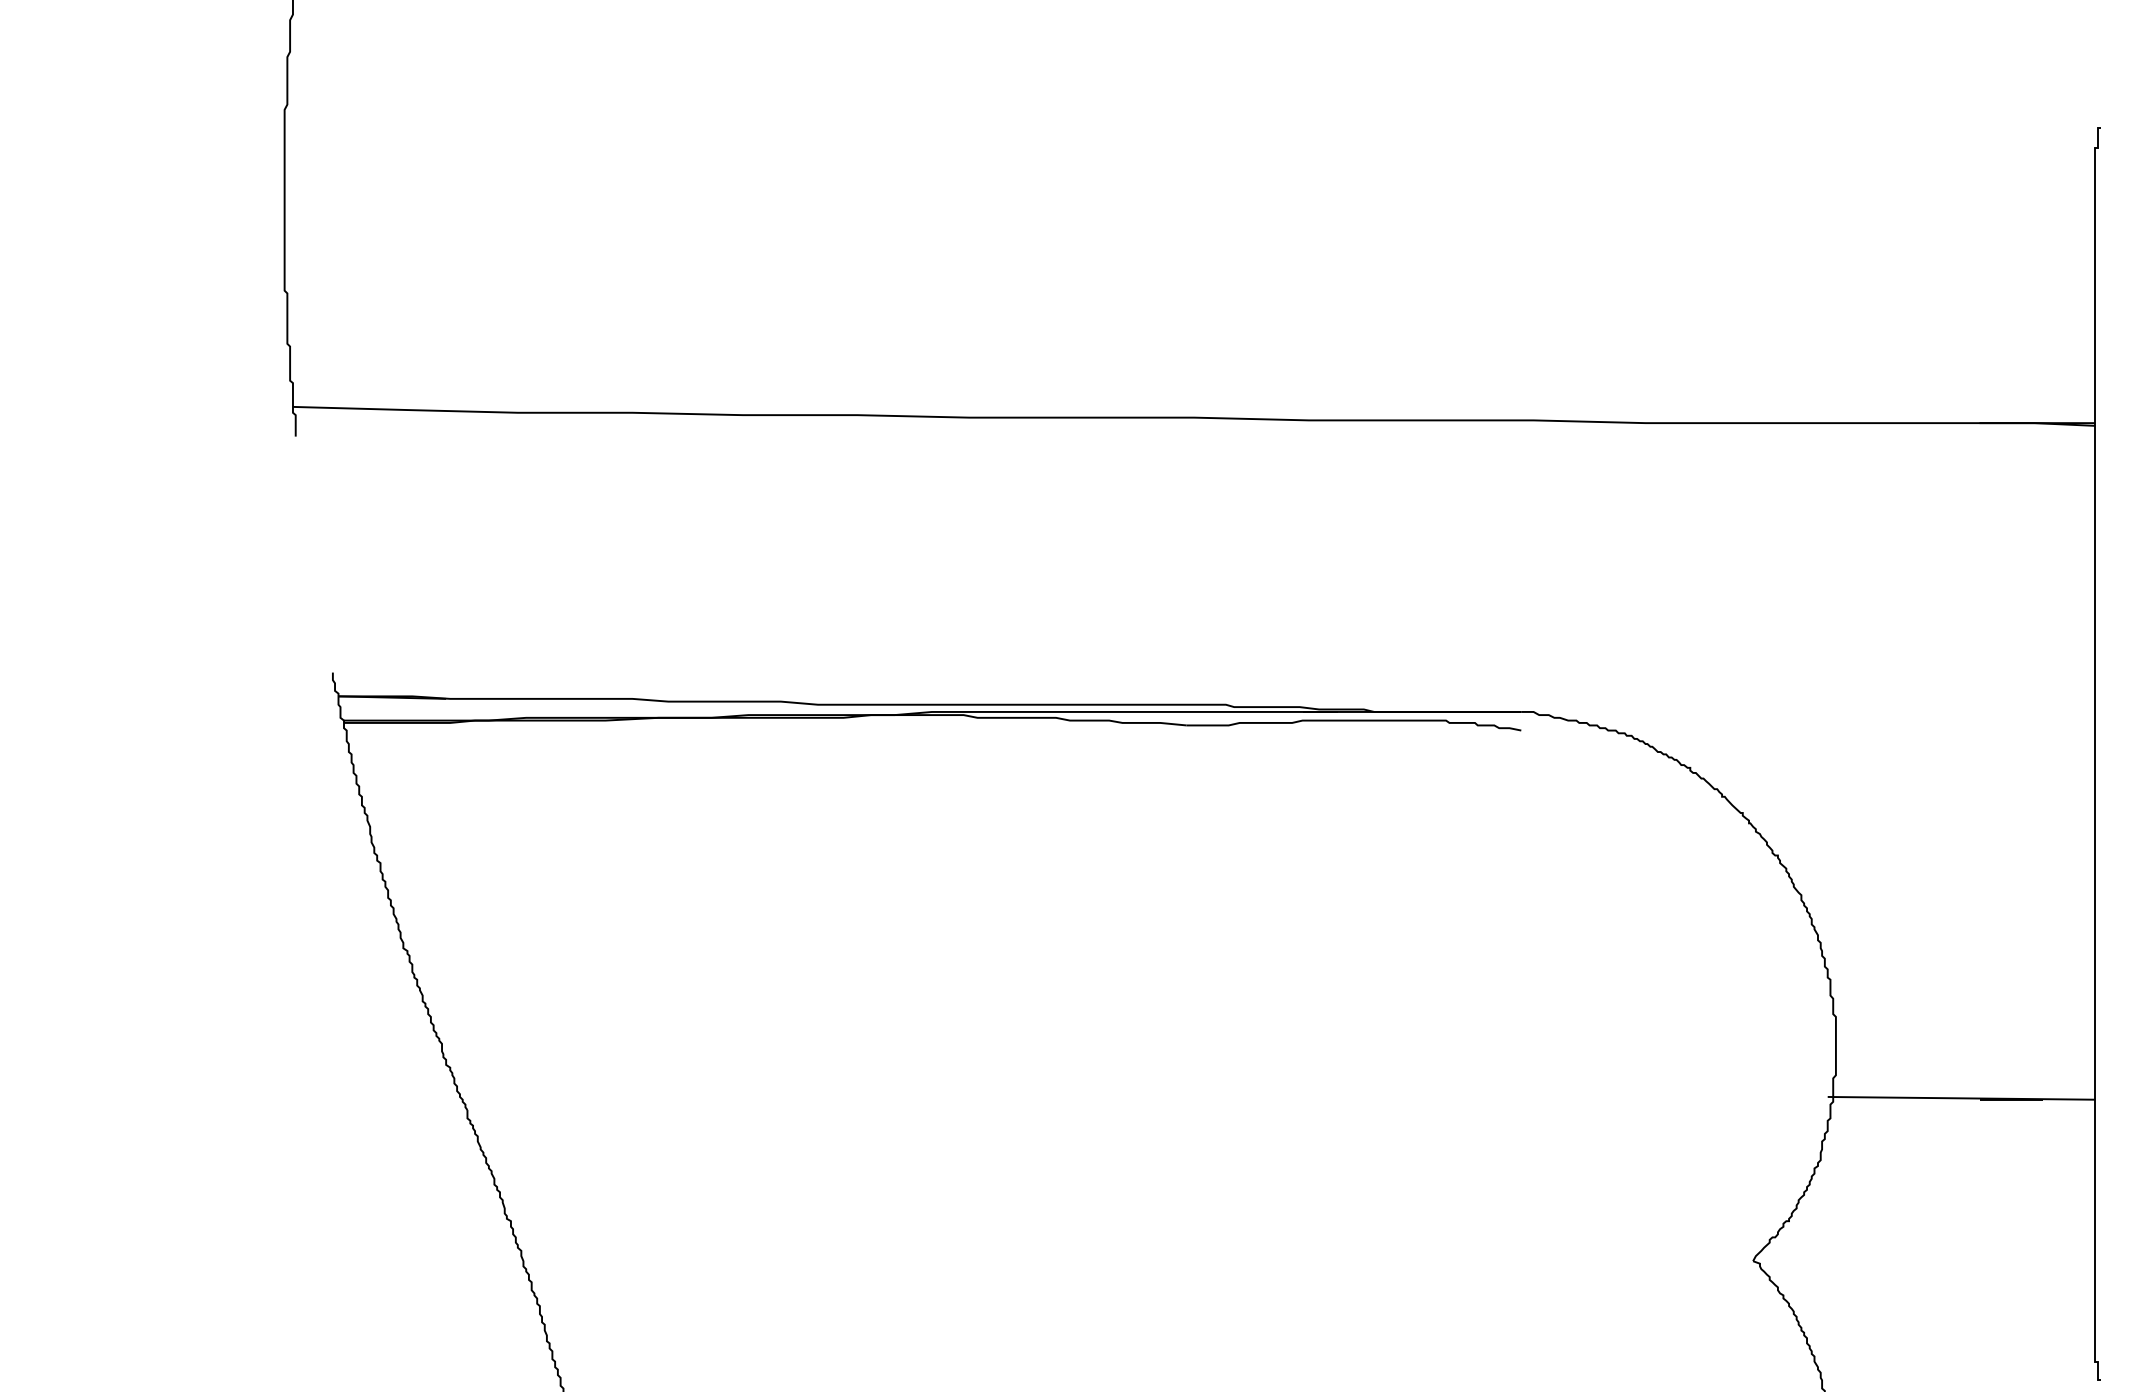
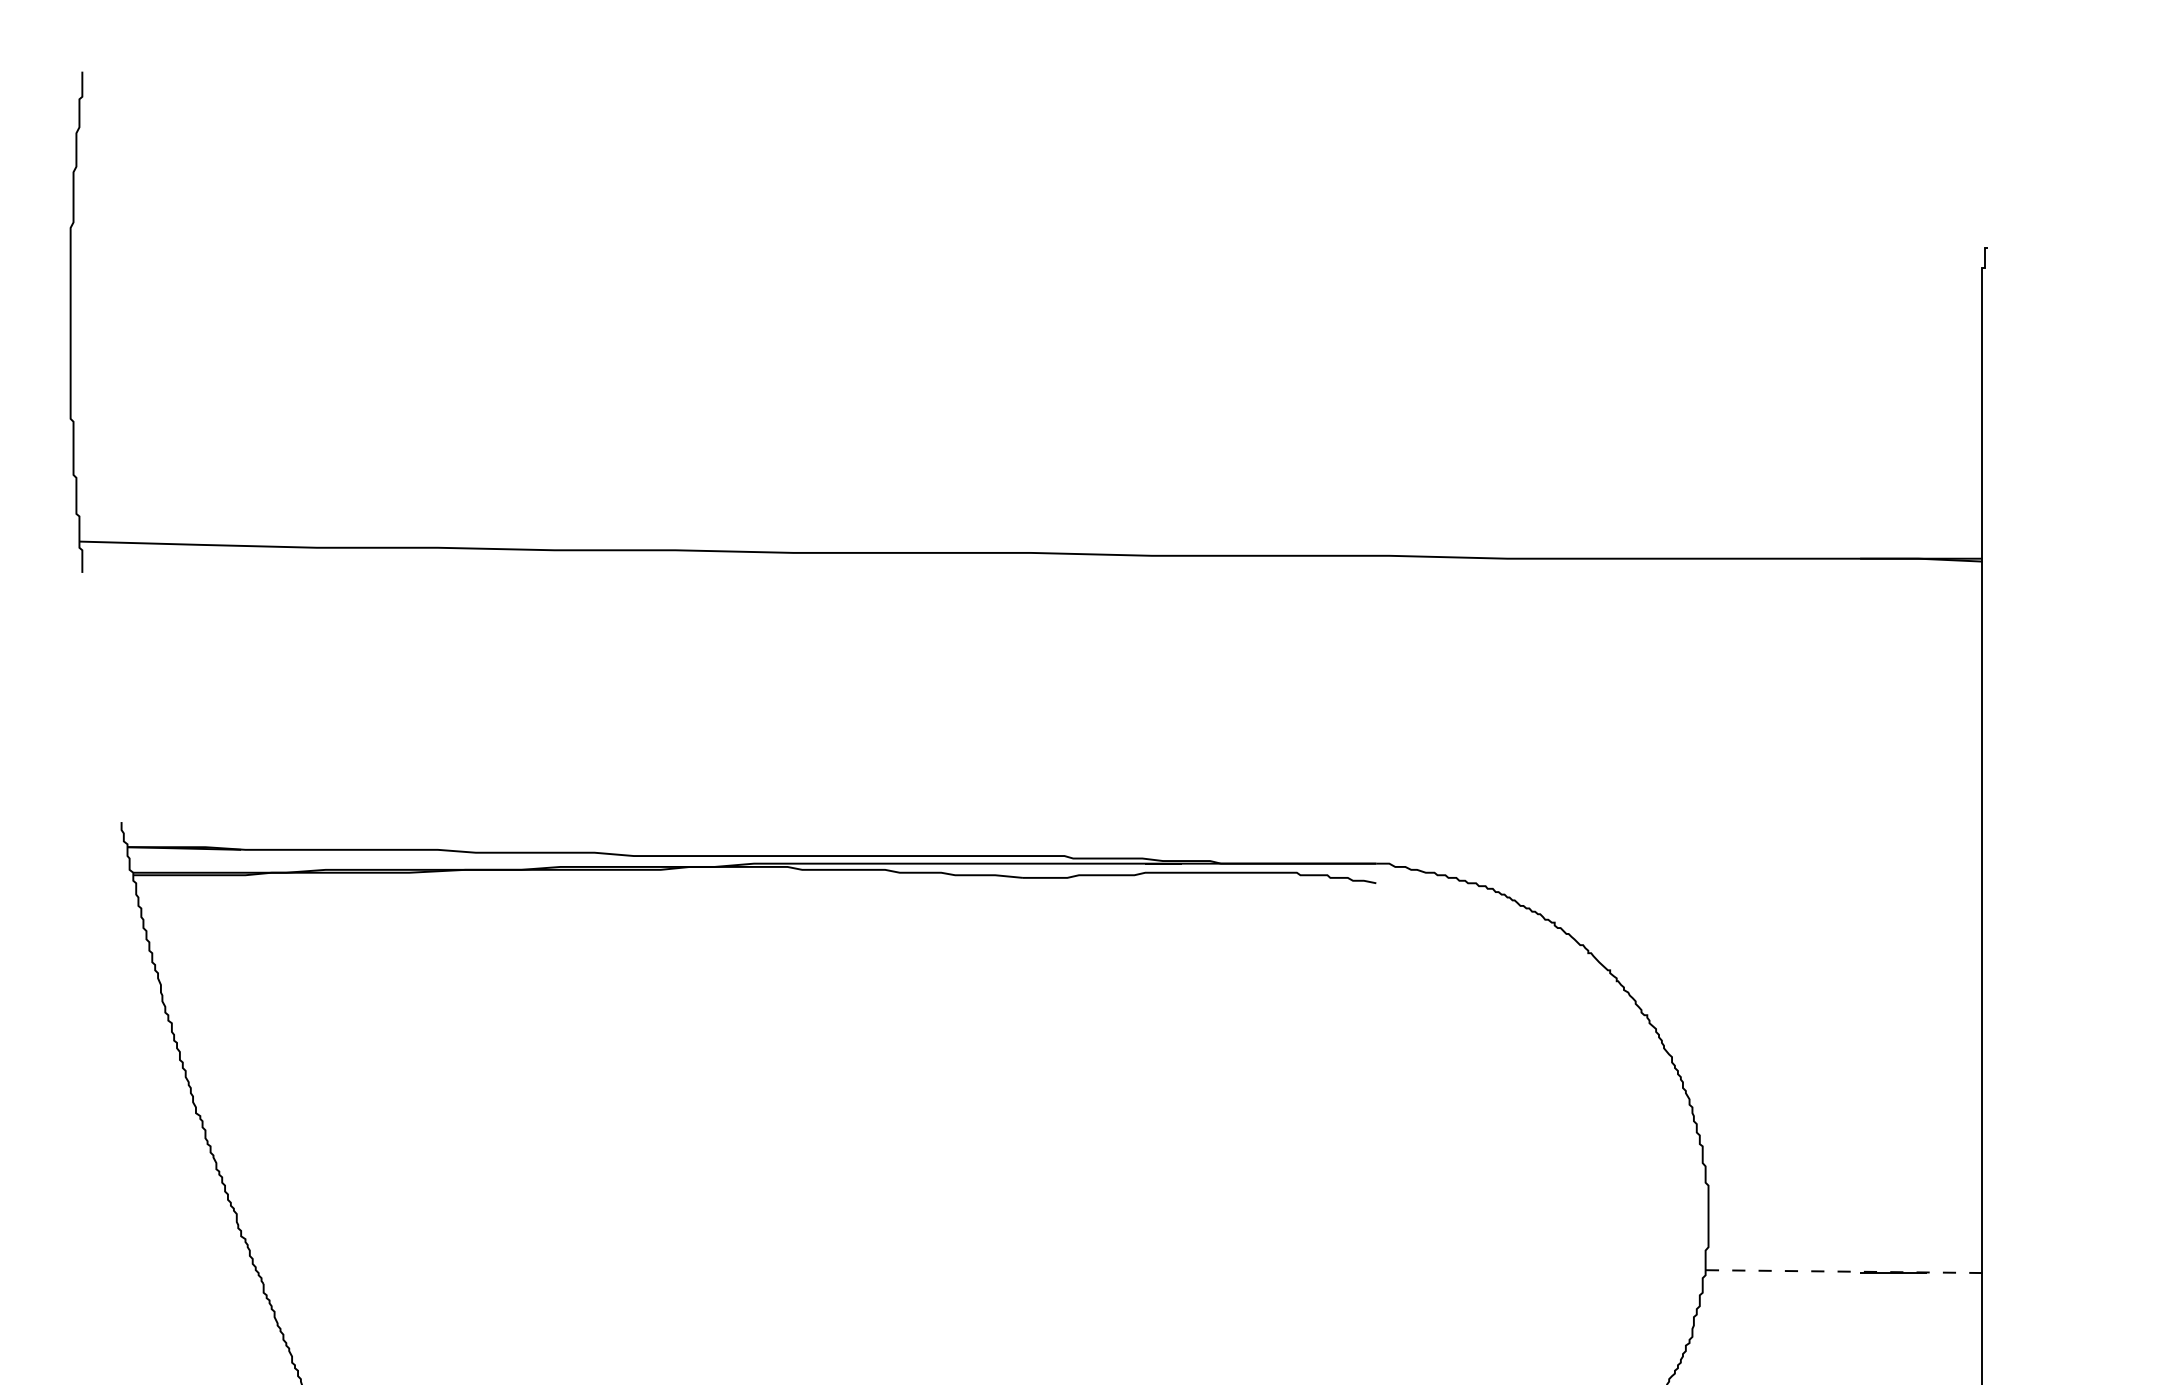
line: (1961, 1098) -> (1841, 1271), solid -> dashed

